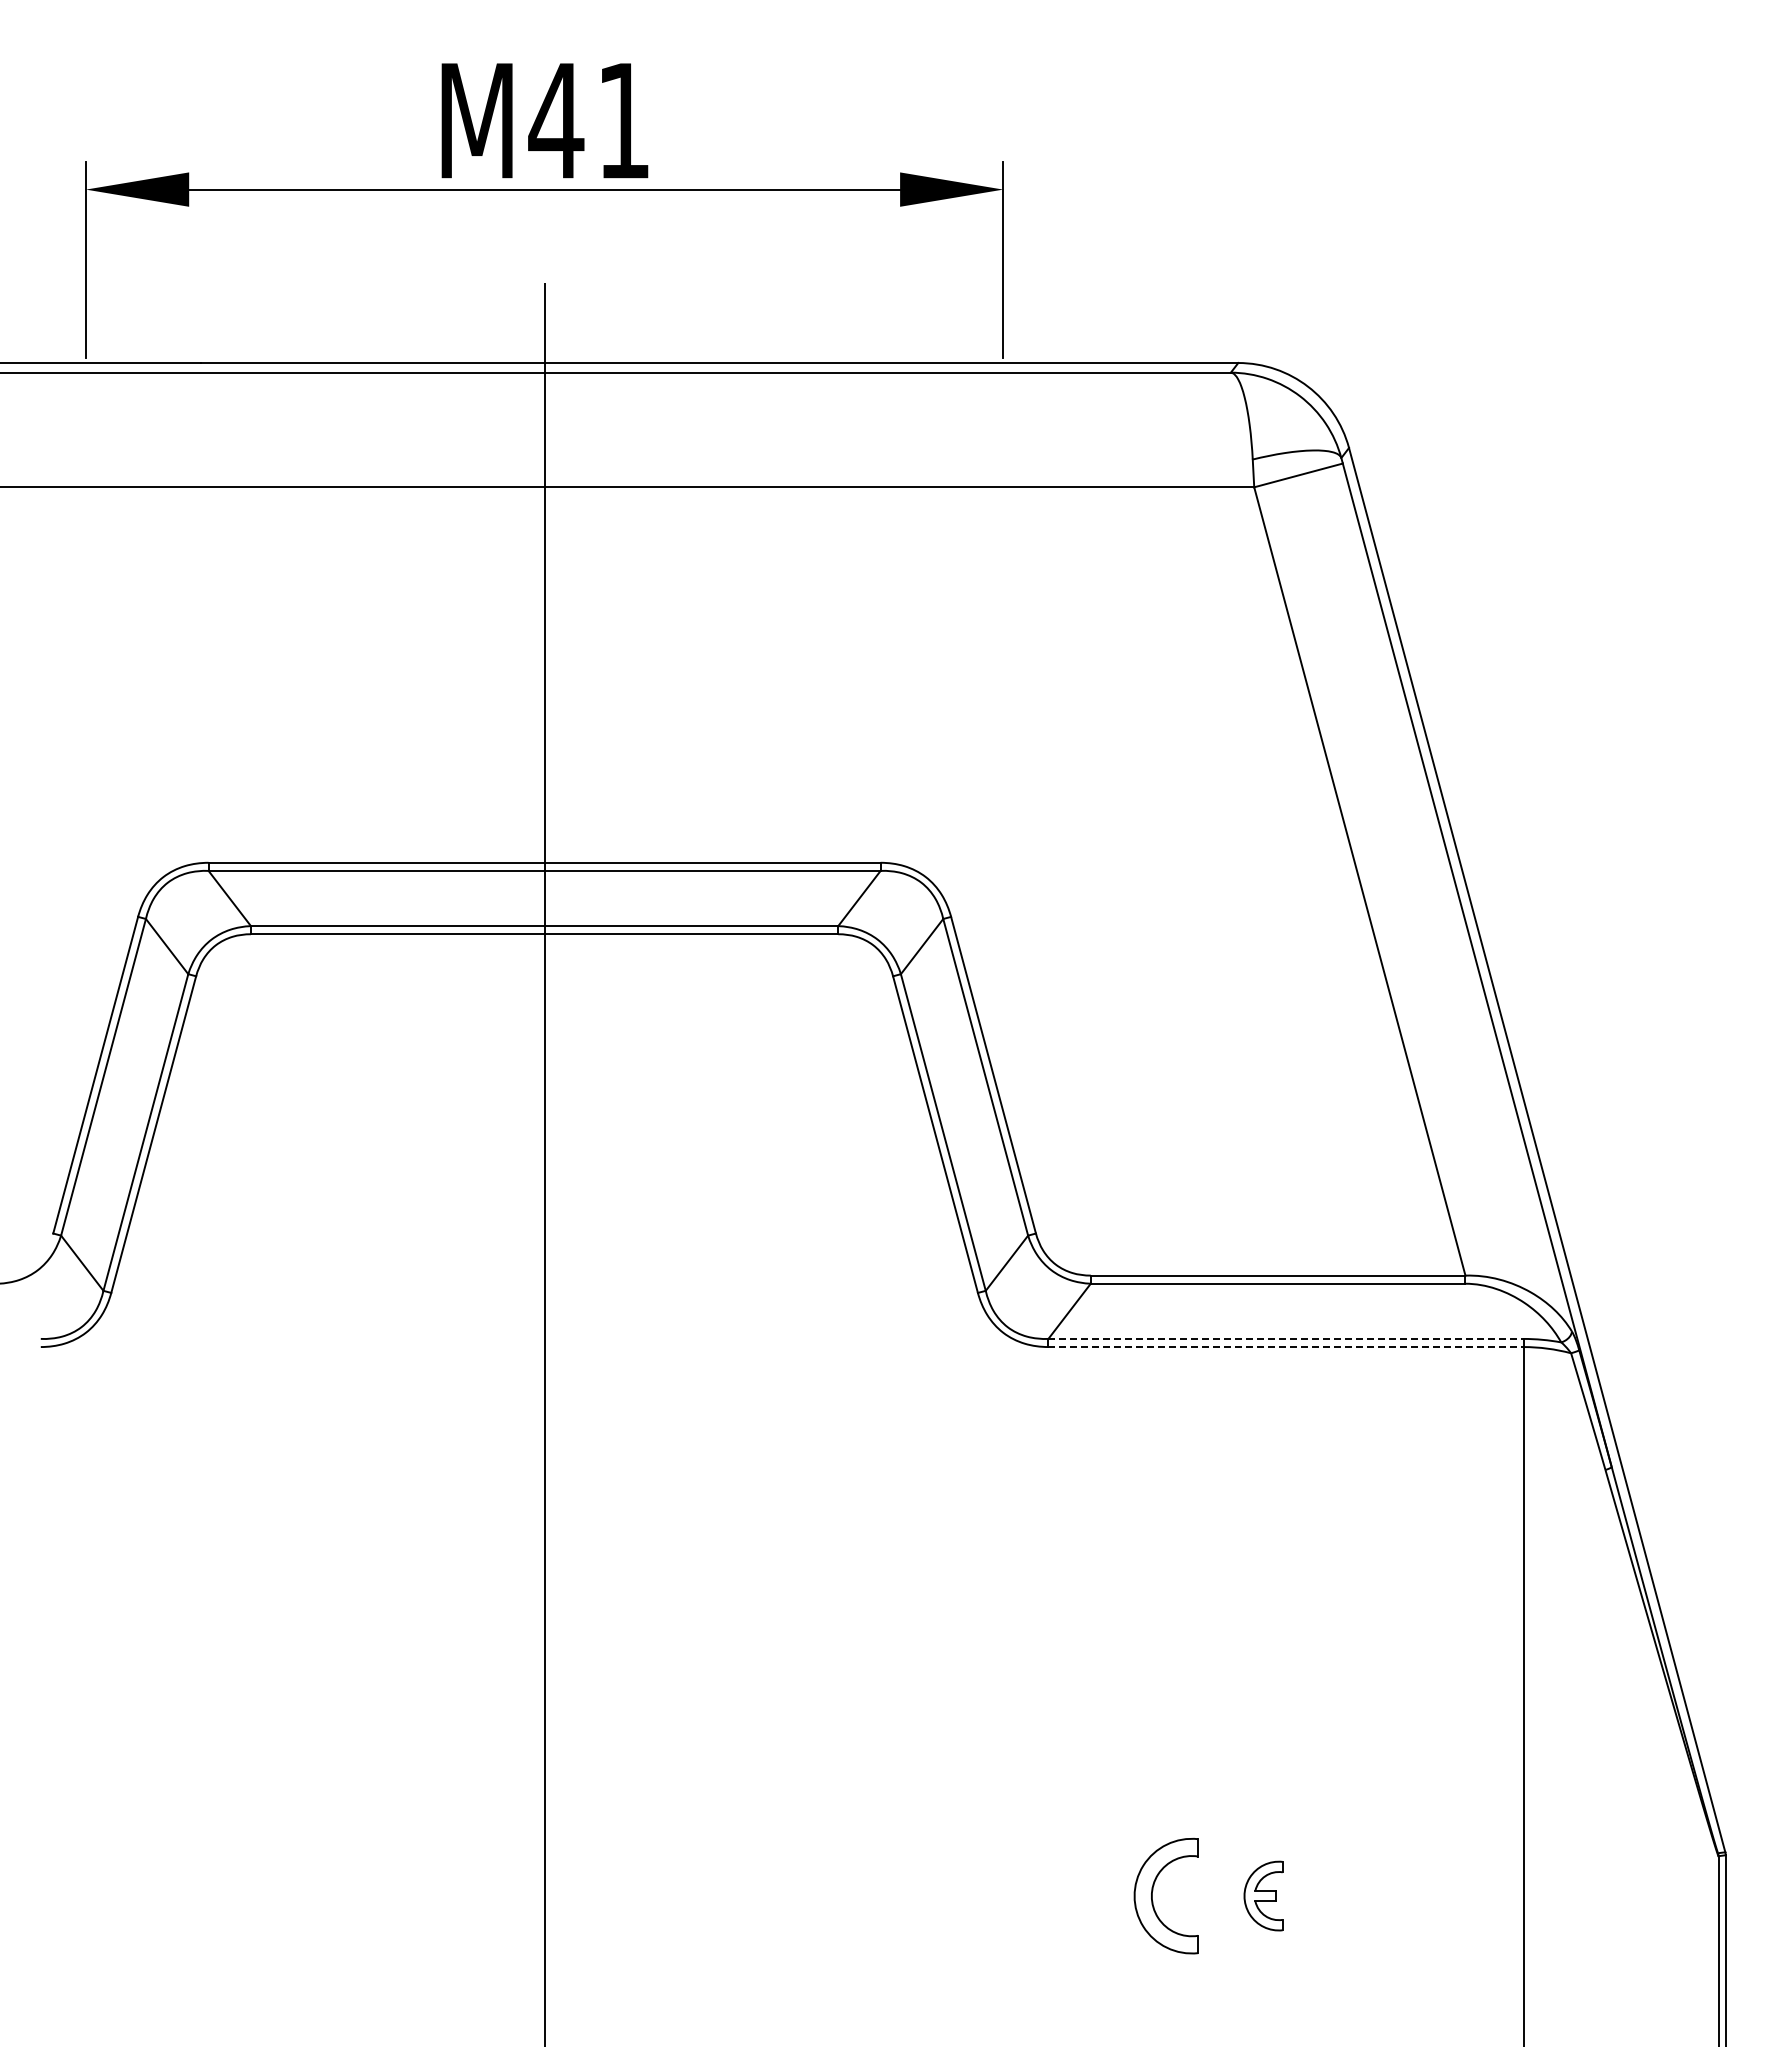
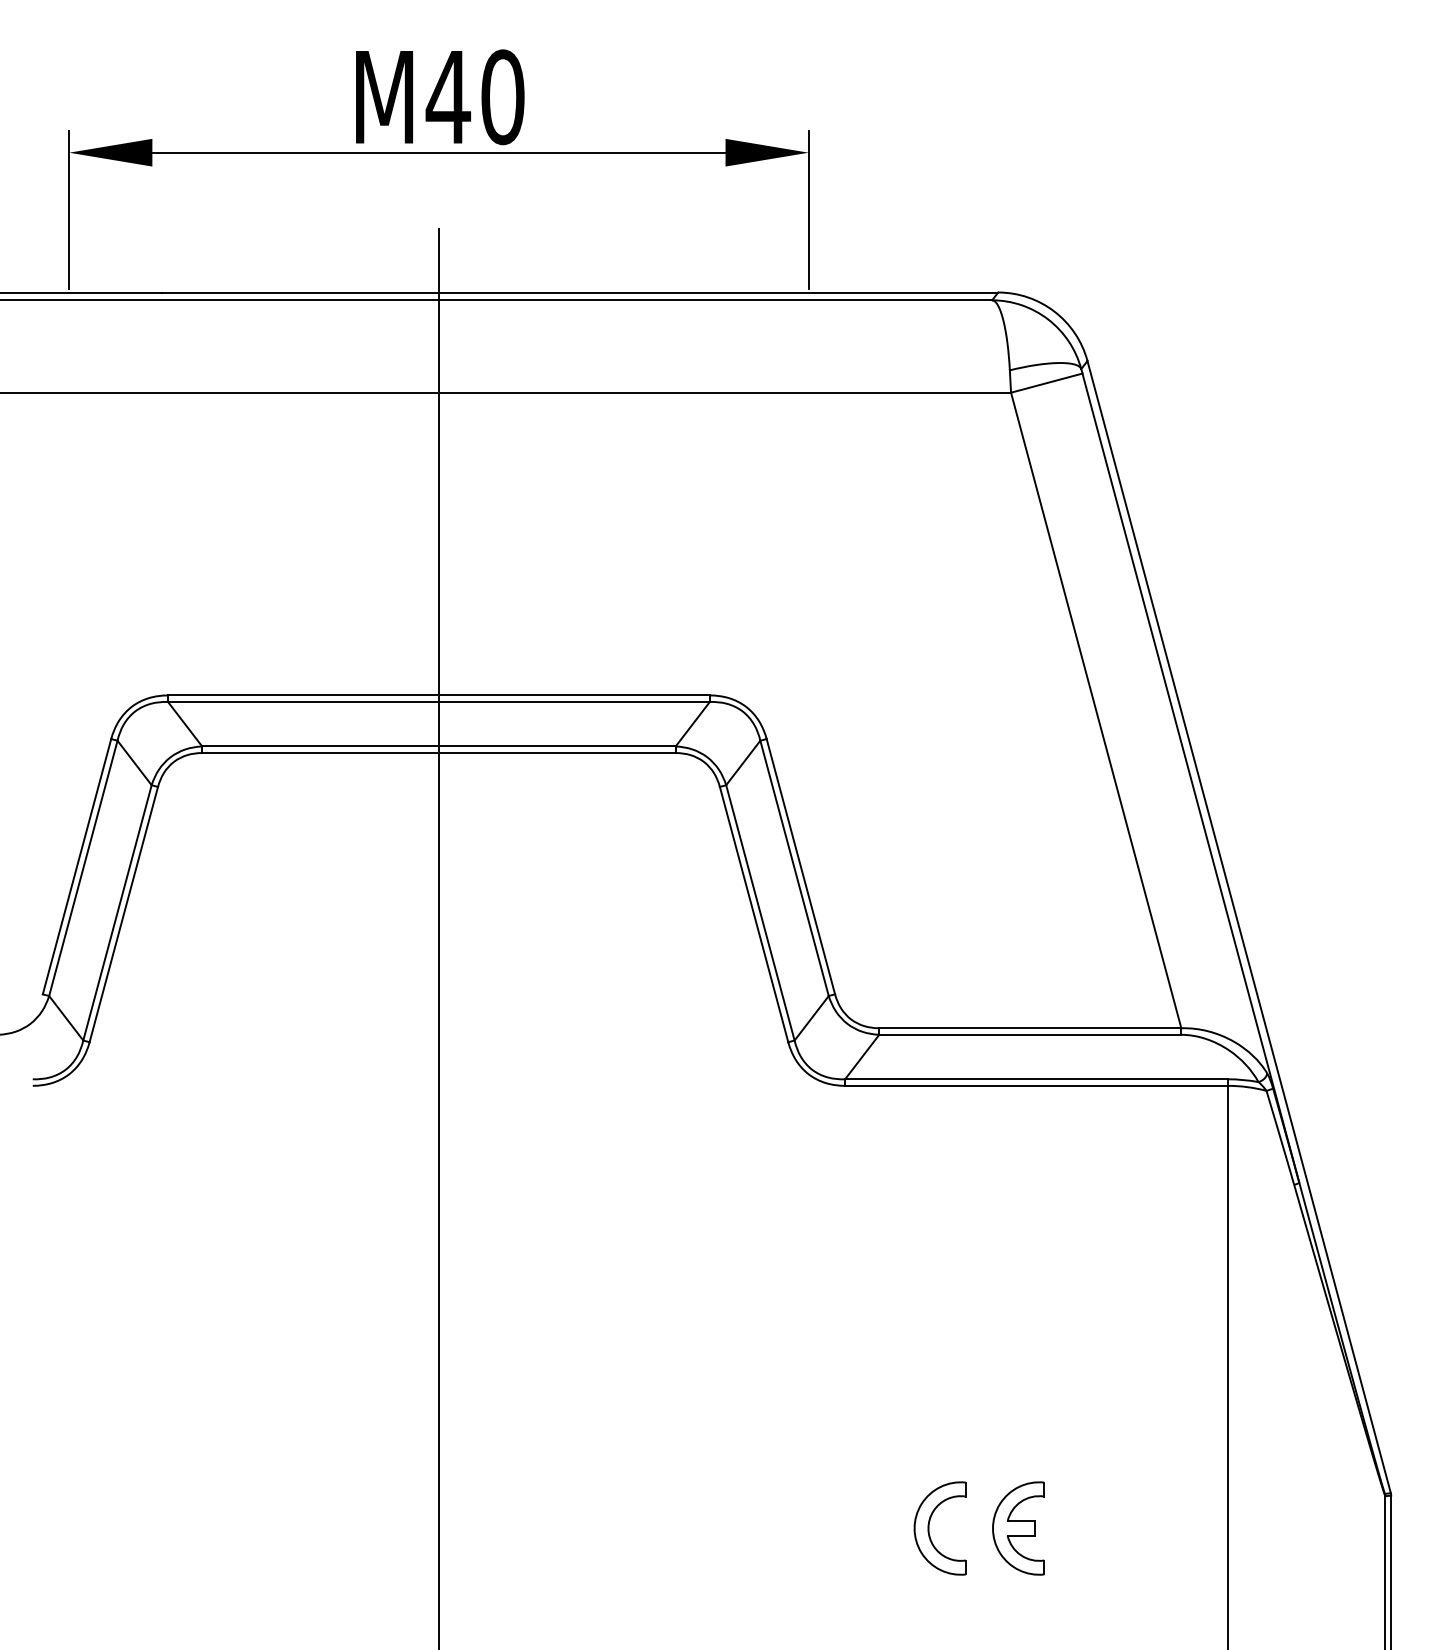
text: (623, 120) -> (502, 97), M41 -> M40
line: (1286, 1338) -> (1037, 1078), dashed -> solid
line: (1286, 1347) -> (1037, 1086), dashed -> solid
part: (1263, 1895) -> (1018, 1528), size x1.67

